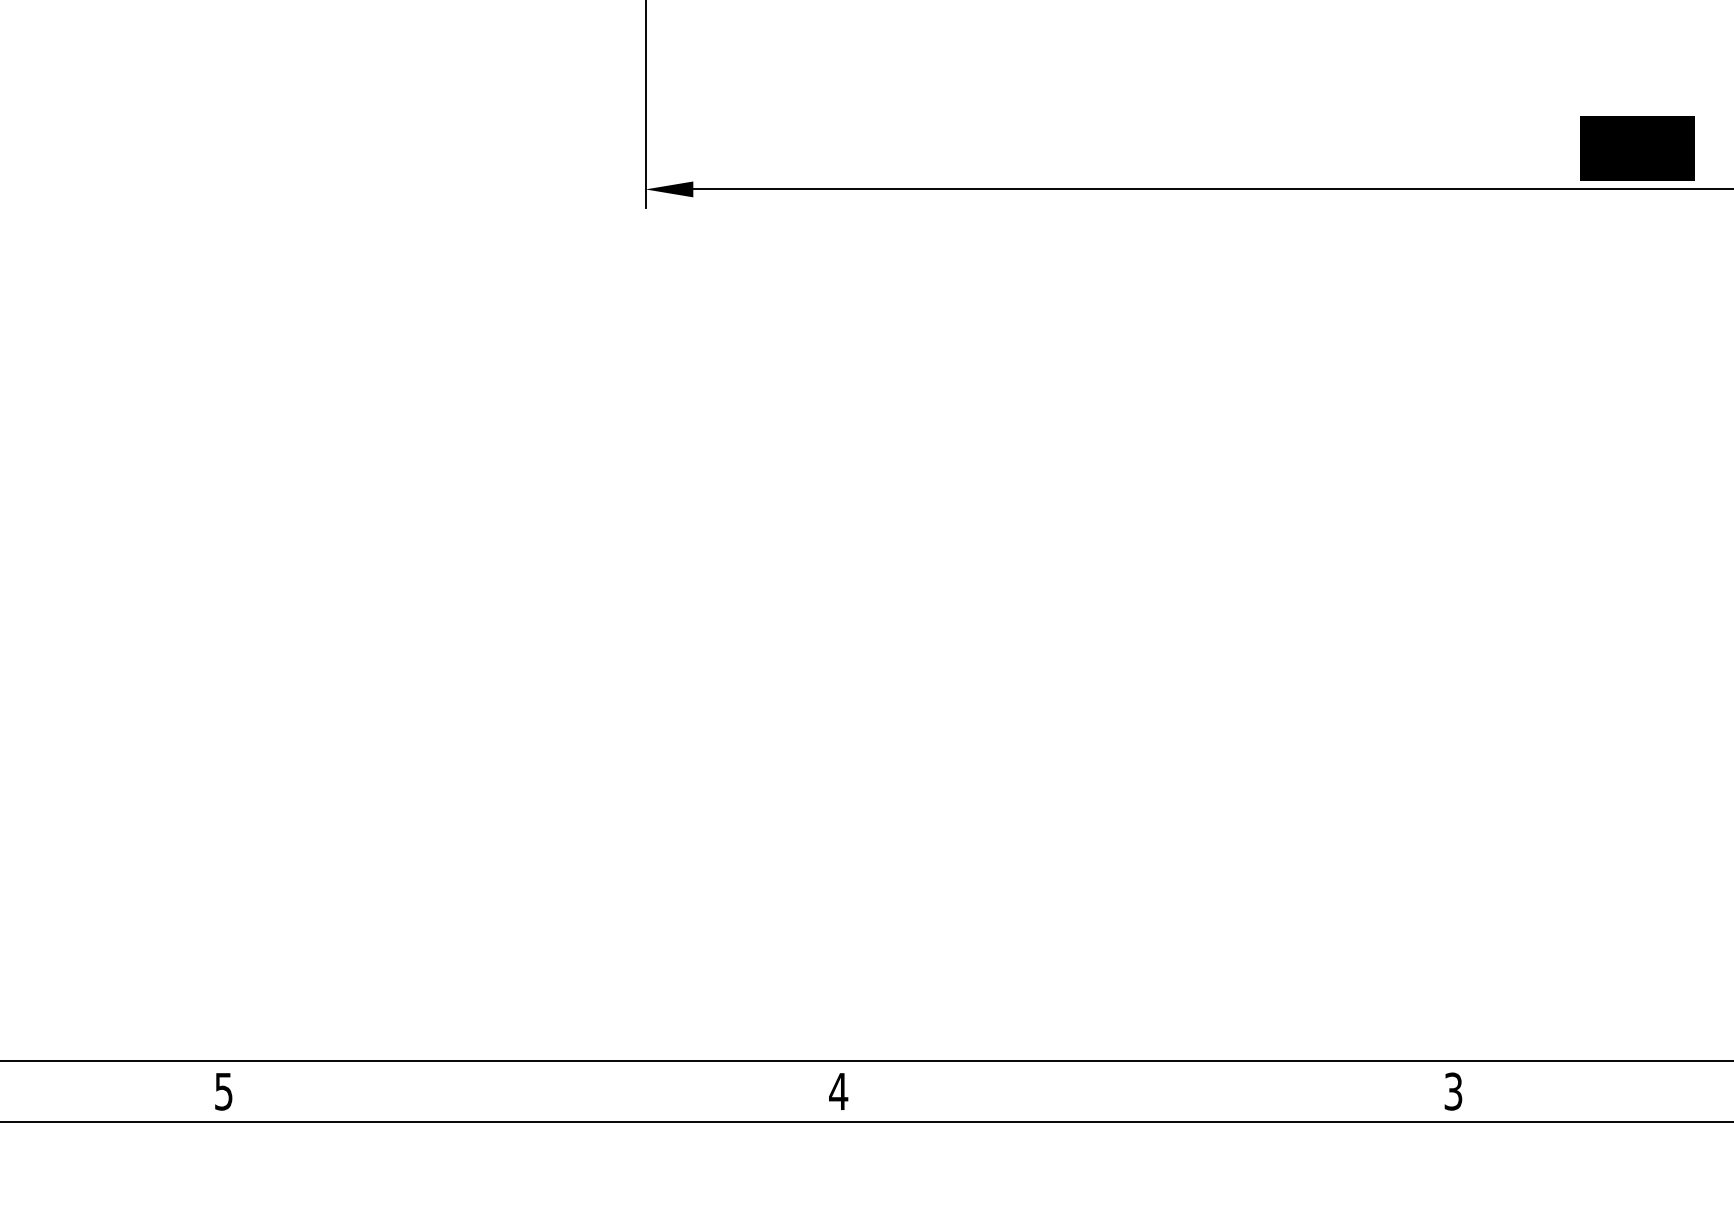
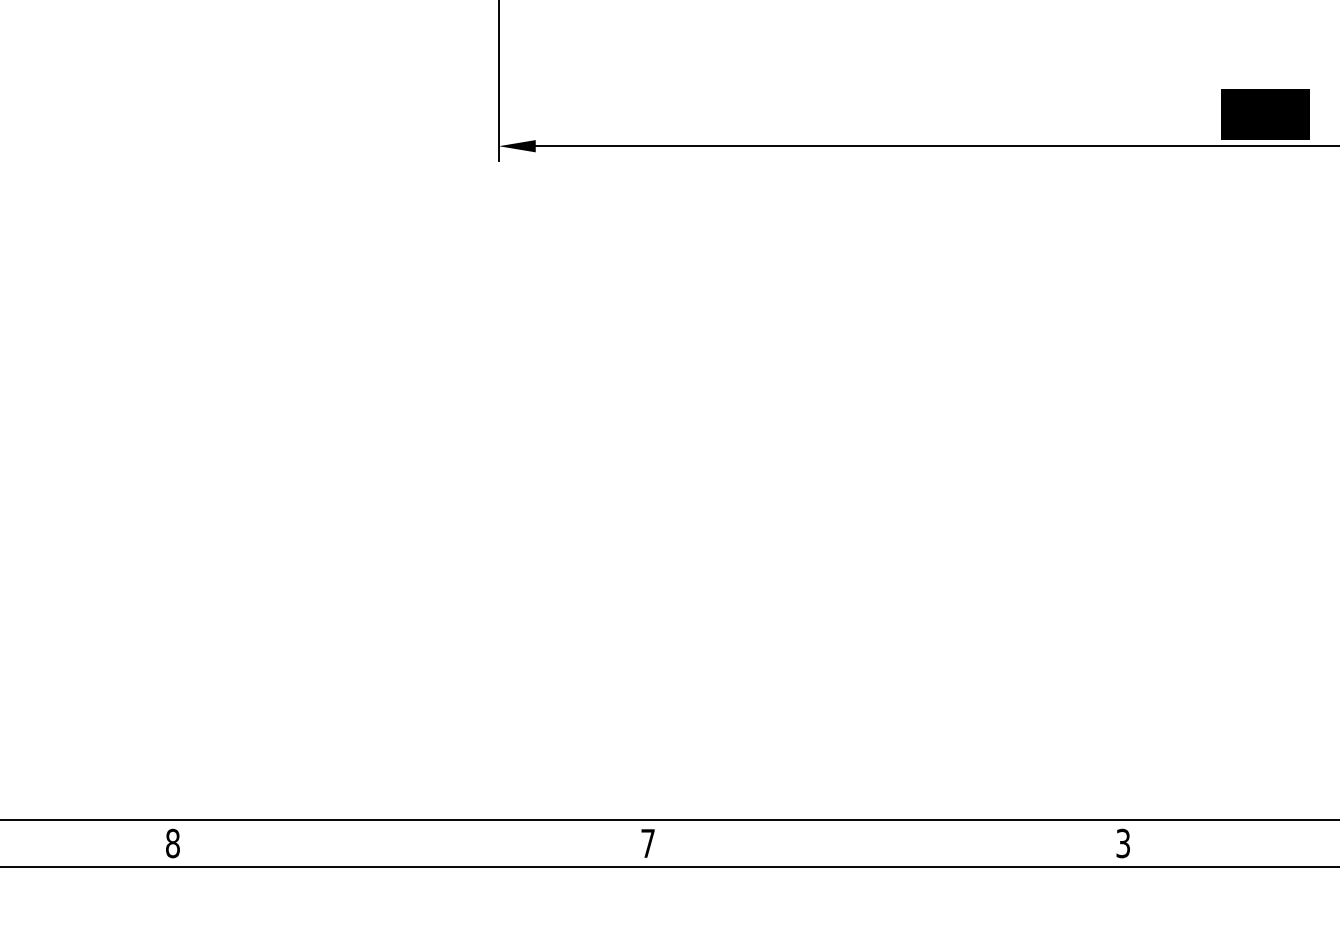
text: (223, 1091) -> (172, 843), 5 -> 8
text: (837, 1091) -> (647, 843), 4 -> 7

